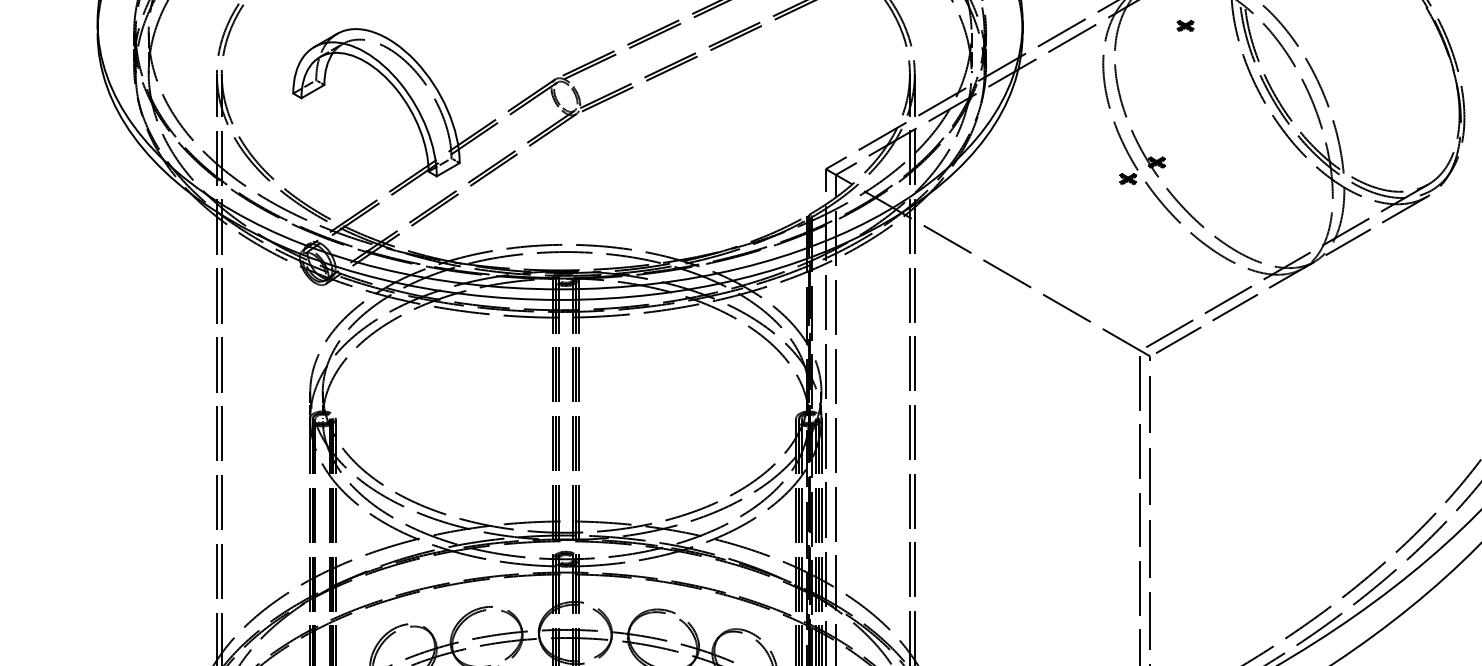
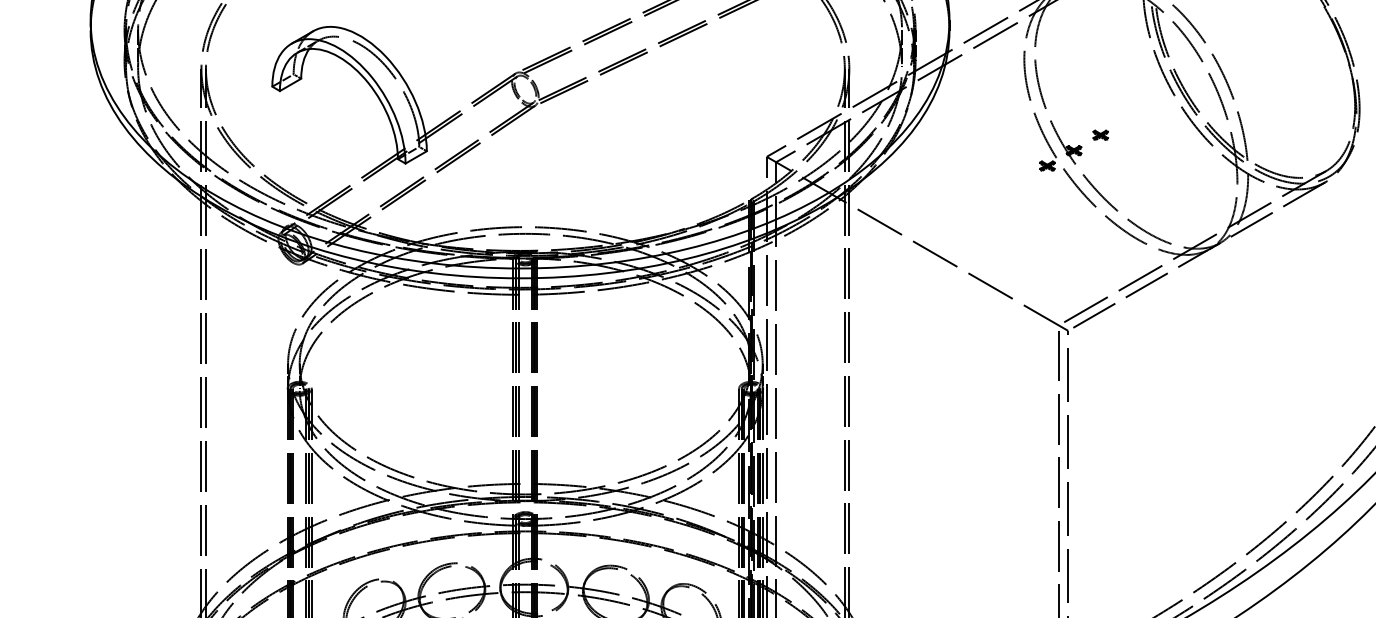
part: (1185, 25) -> (1100, 134), moved

